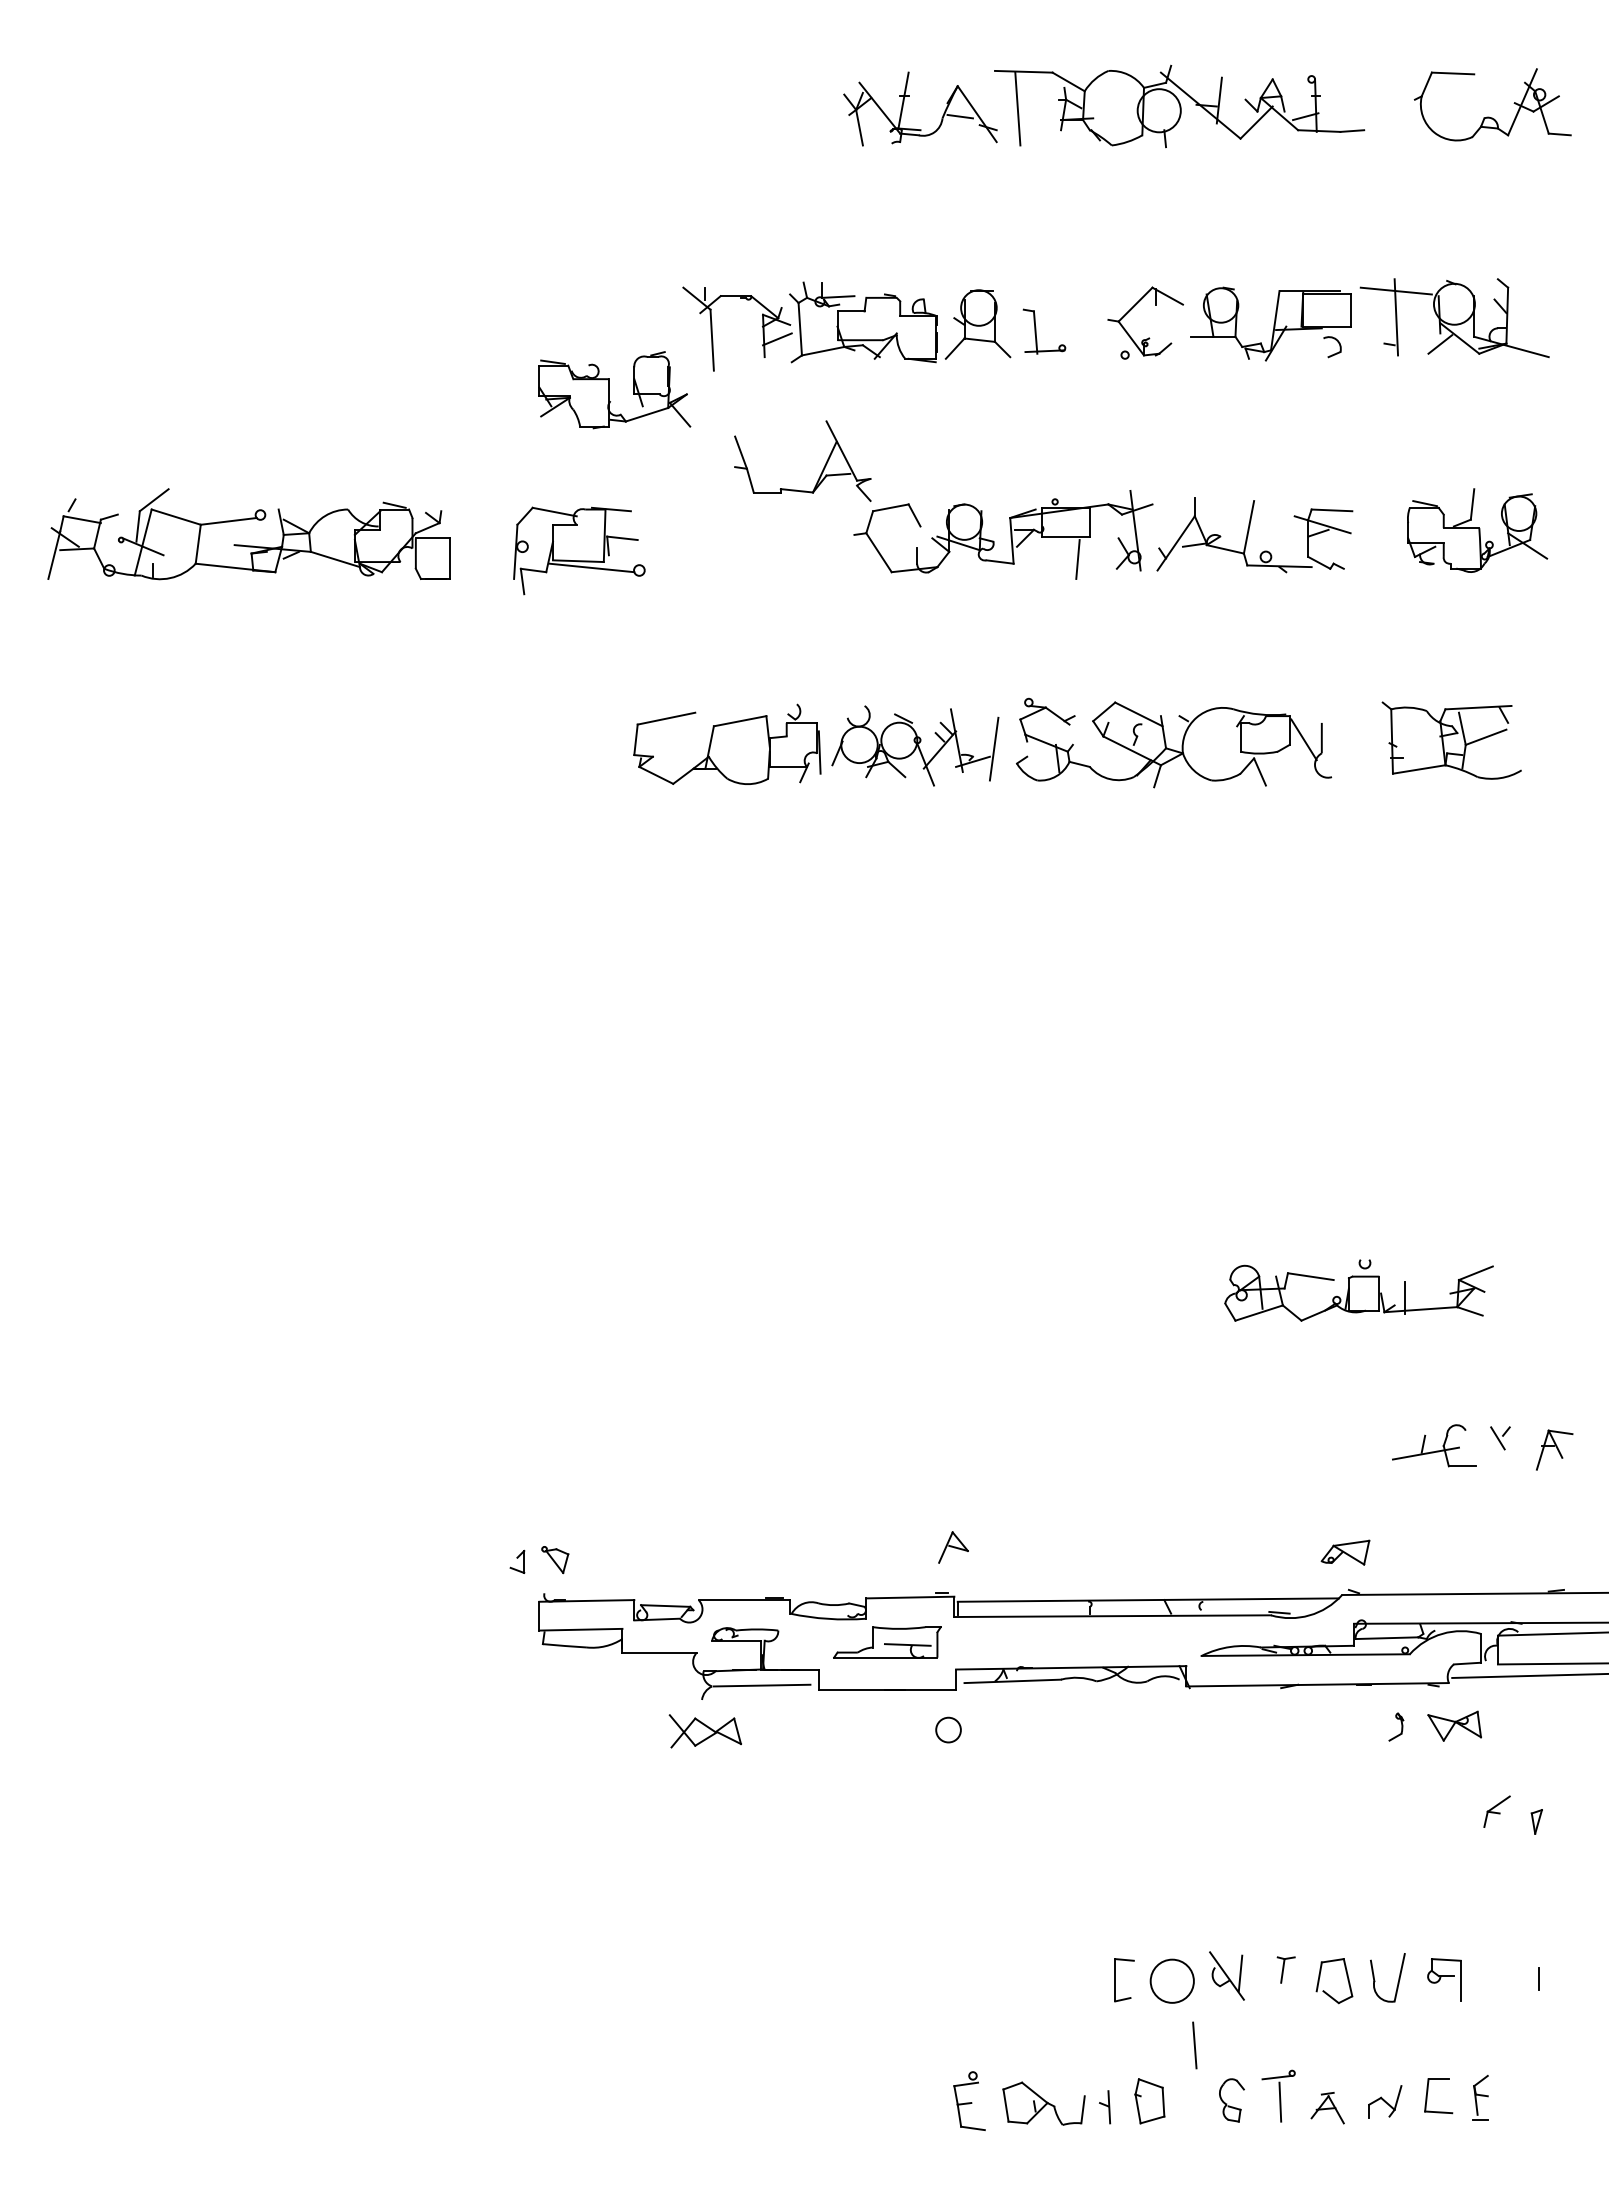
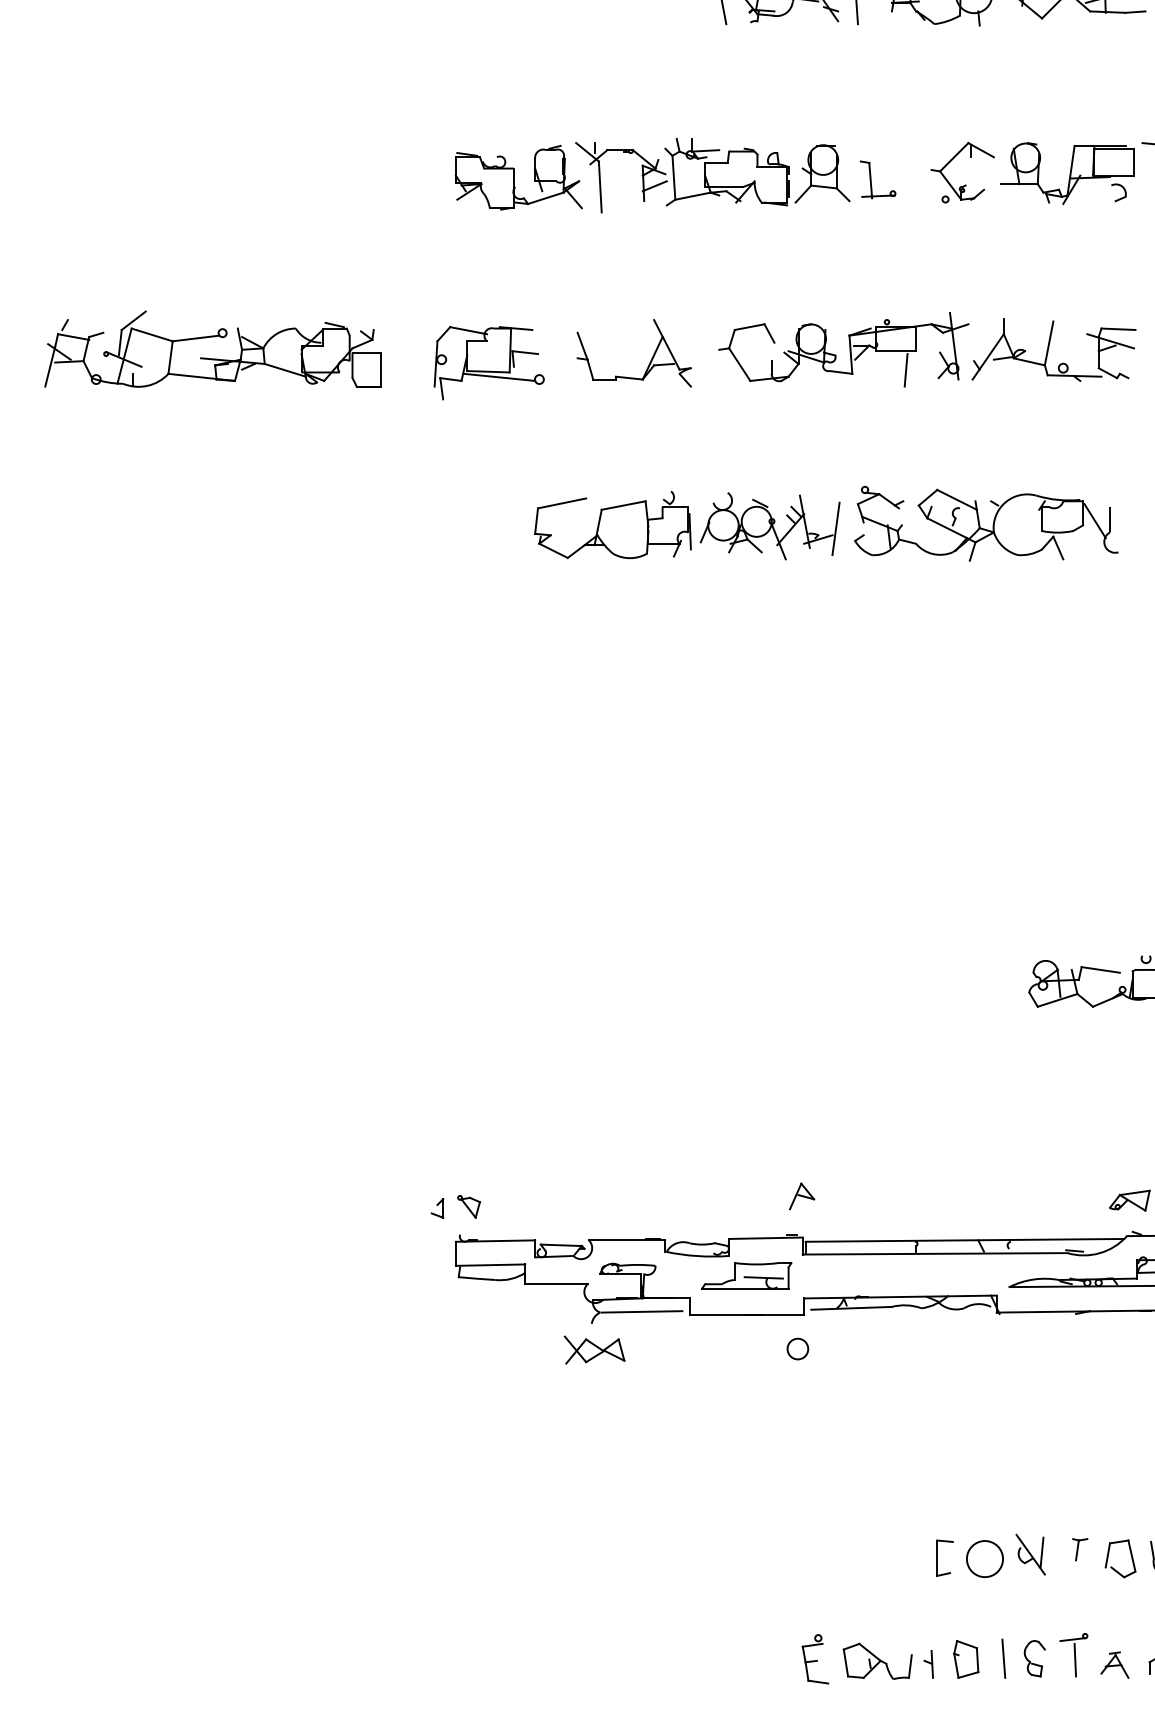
part: (614, 390) -> (518, 178), moved
part: (822, 469) -> (650, 360), moved
line: (1194, 2045) -> (1003, 1658), moved

